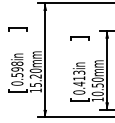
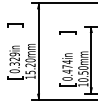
text: (17, 68) -> (14, 58), 0.598in -> 0.329in
text: (79, 75) -> (67, 64), 0.413in -> 0.474in

